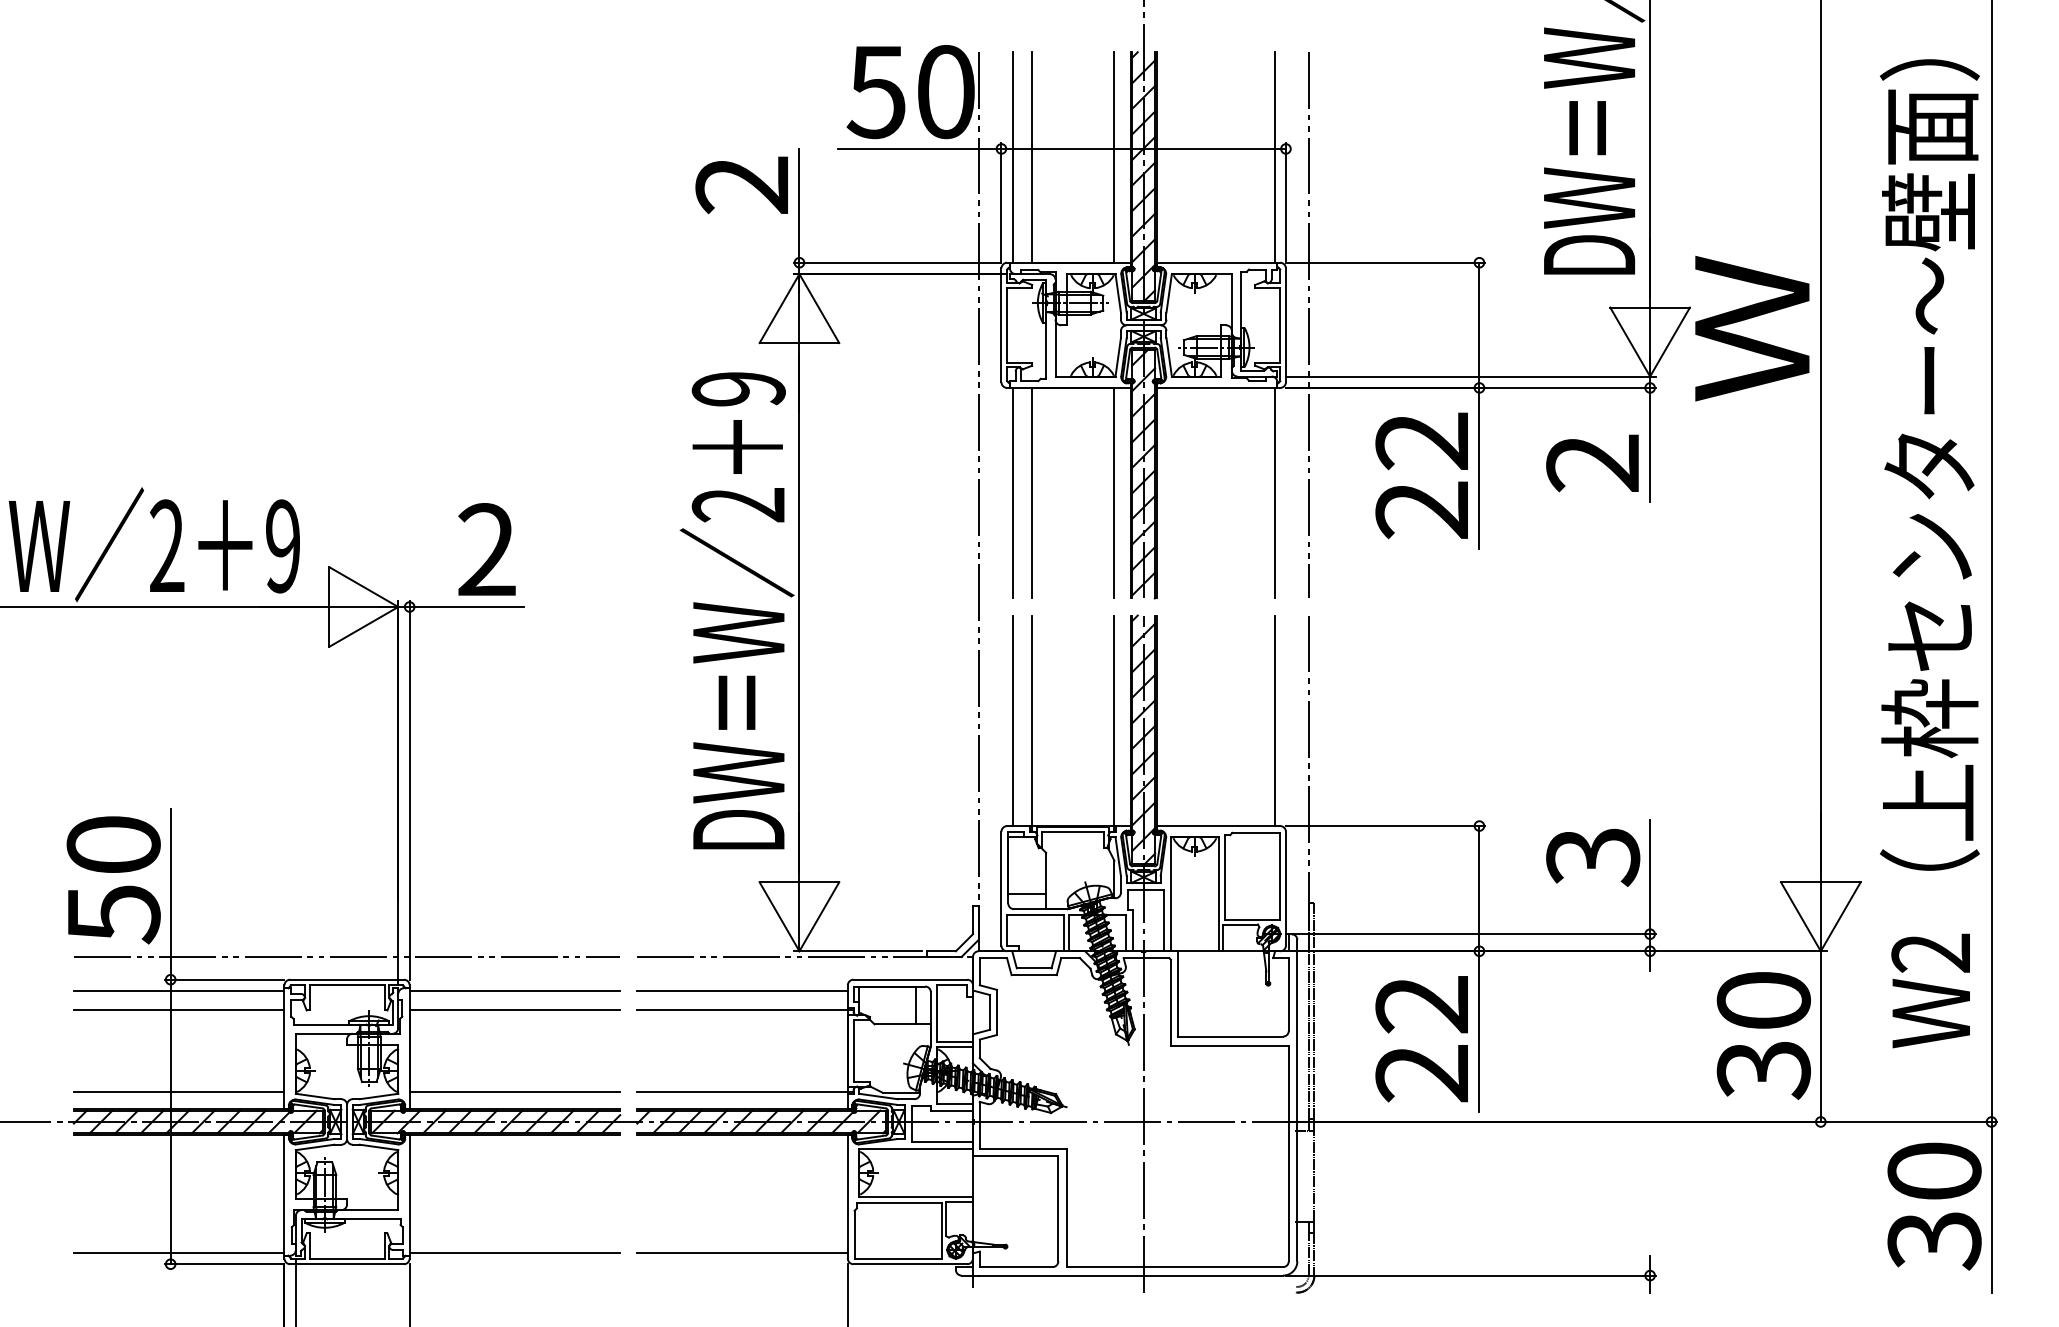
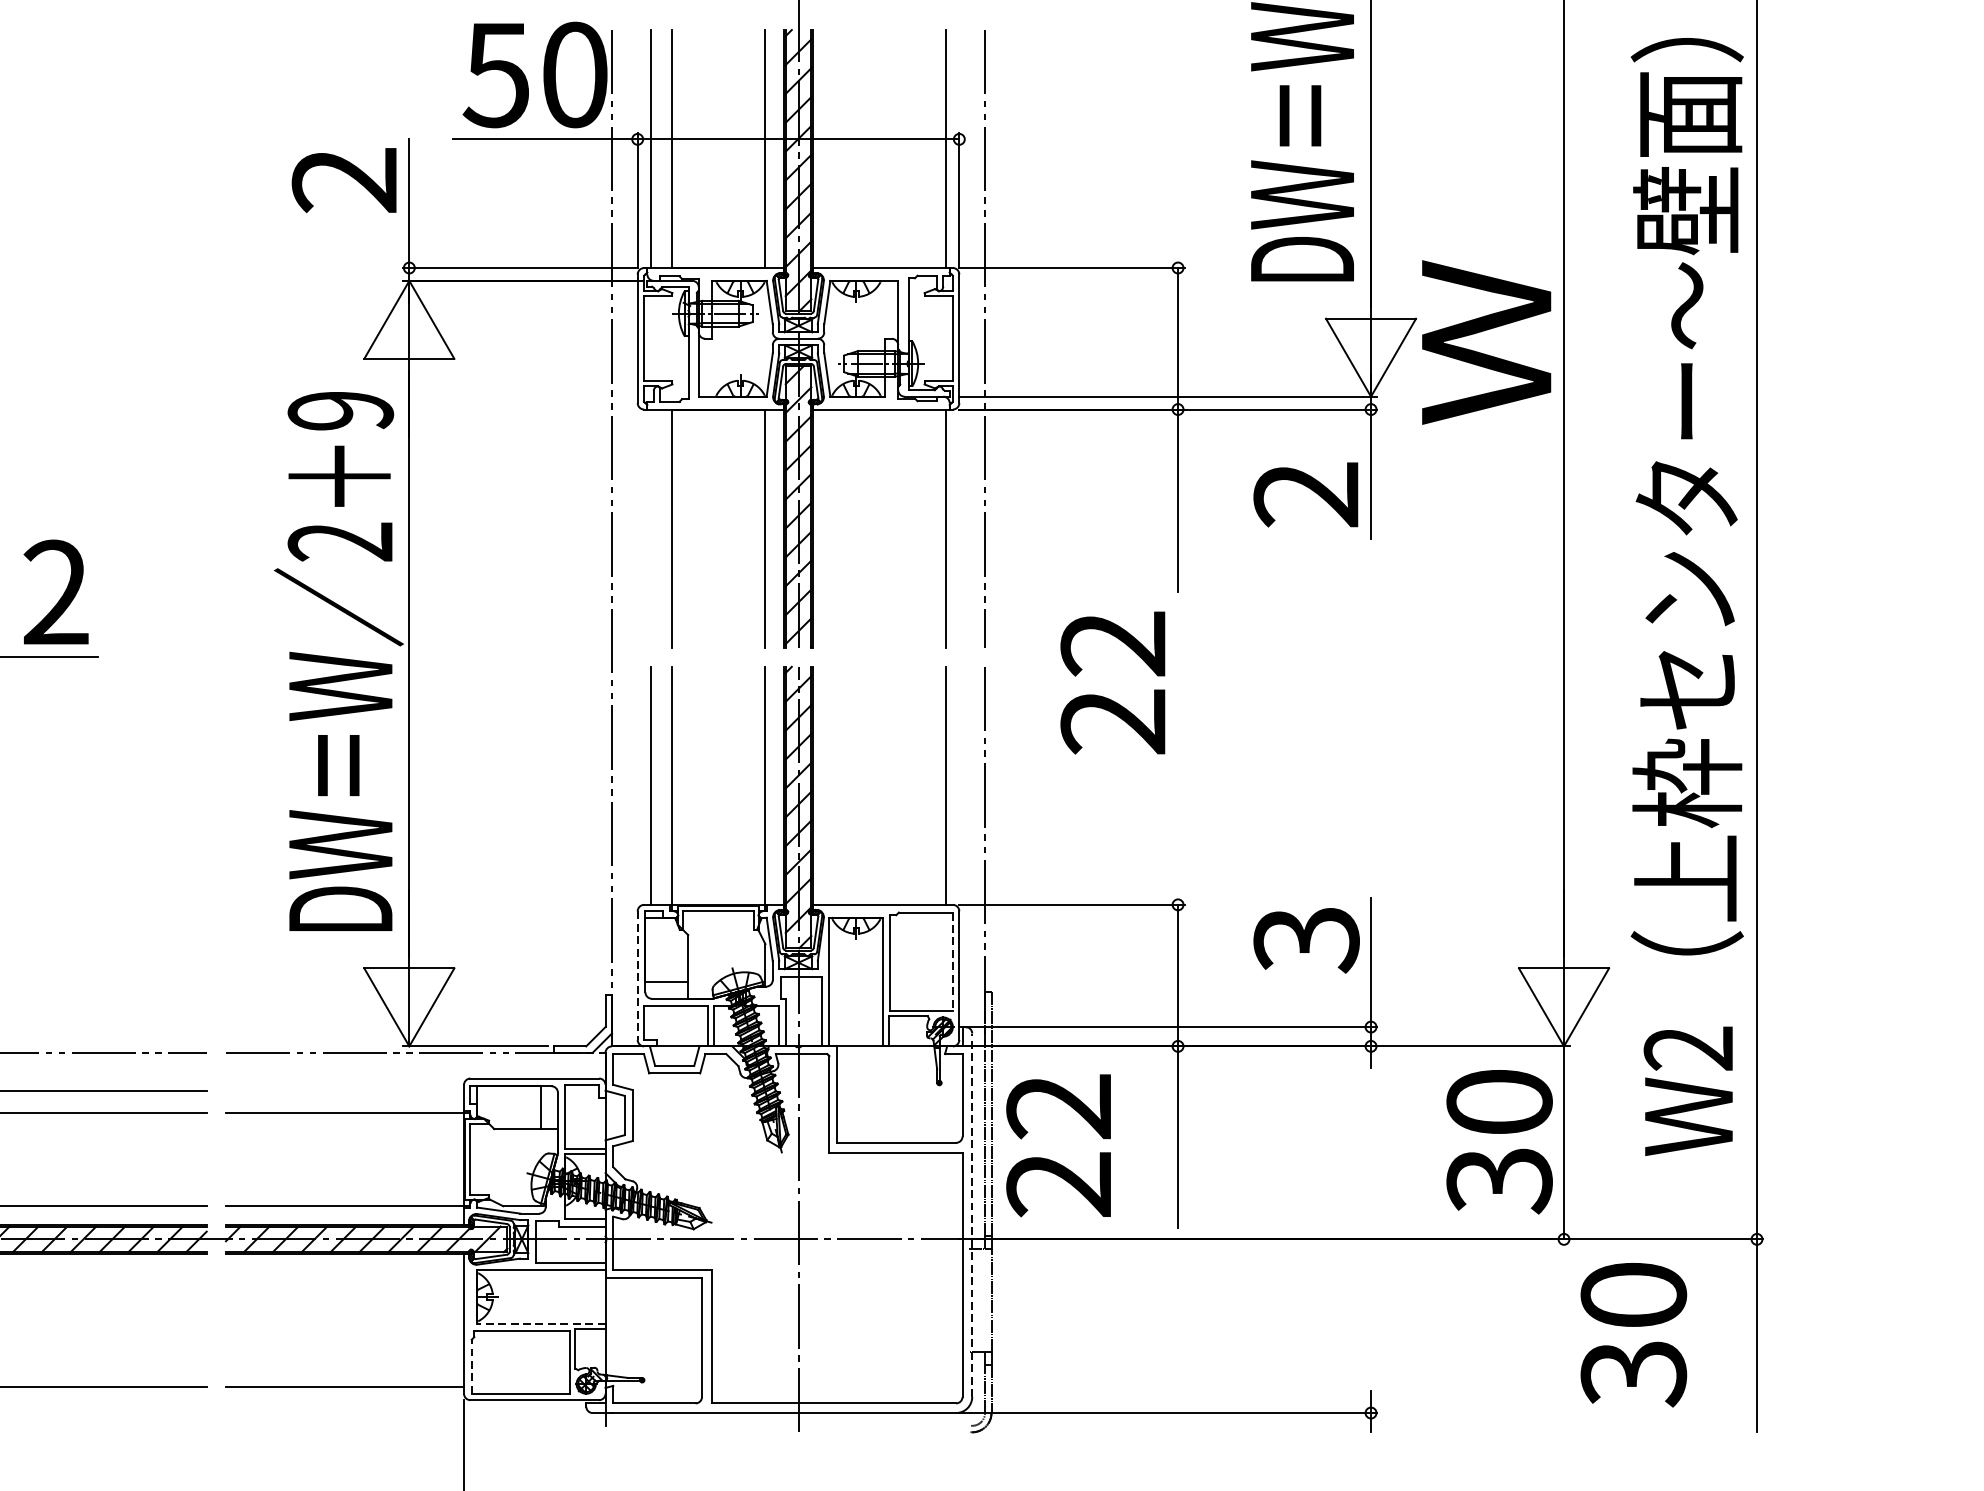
text: (1421, 475) -> (1112, 682), moved
line: (1012, 492) -> (650, 527), removed
line: (1280, 876) -> (953, 961), solid -> dashed
line: (1001, 888) -> (637, 975), solid -> dashed
line: (742, 991) -> (344, 1091), removed
text: (1421, 1039) -> (1058, 1146), moved
line: (1297, 1100) -> (972, 1215), solid -> dashed
line: (916, 1197) -> (541, 1324), solid -> dashed
text: (1934, 1206) -> (1633, 1334), moved
line: (854, 1234) -> (471, 1366), solid -> dashed

